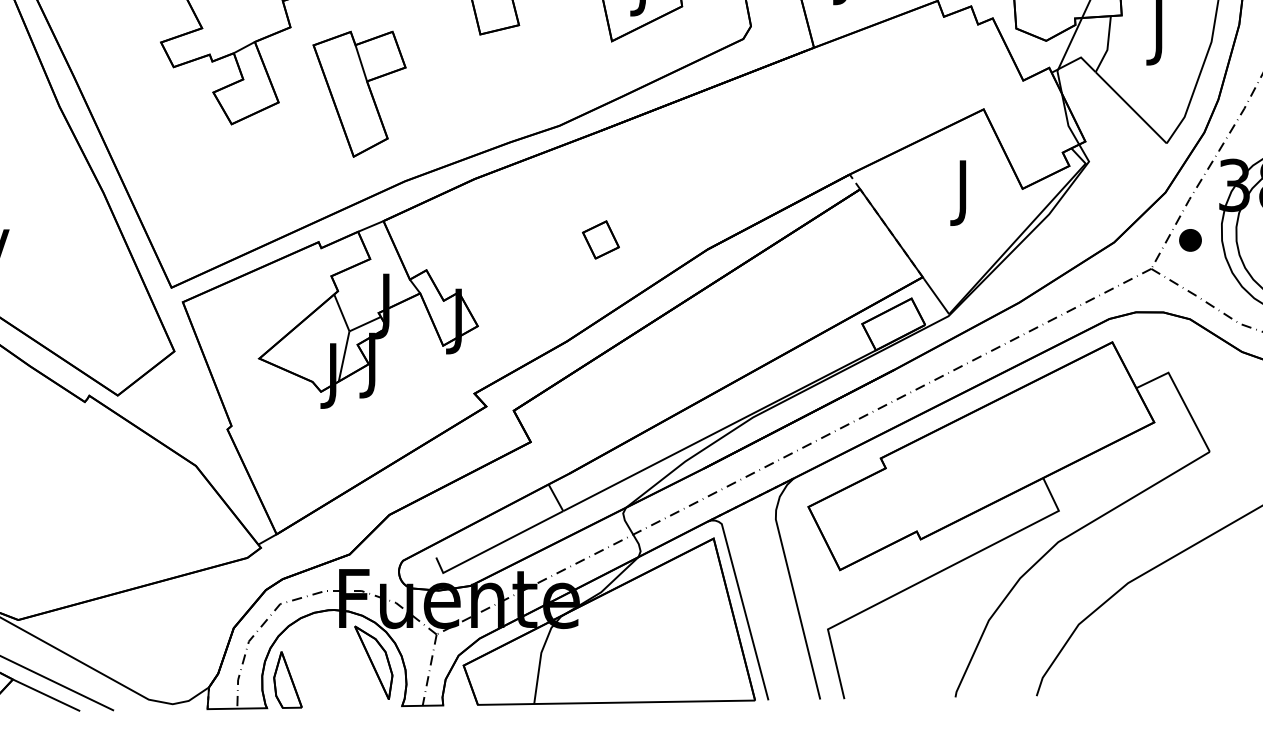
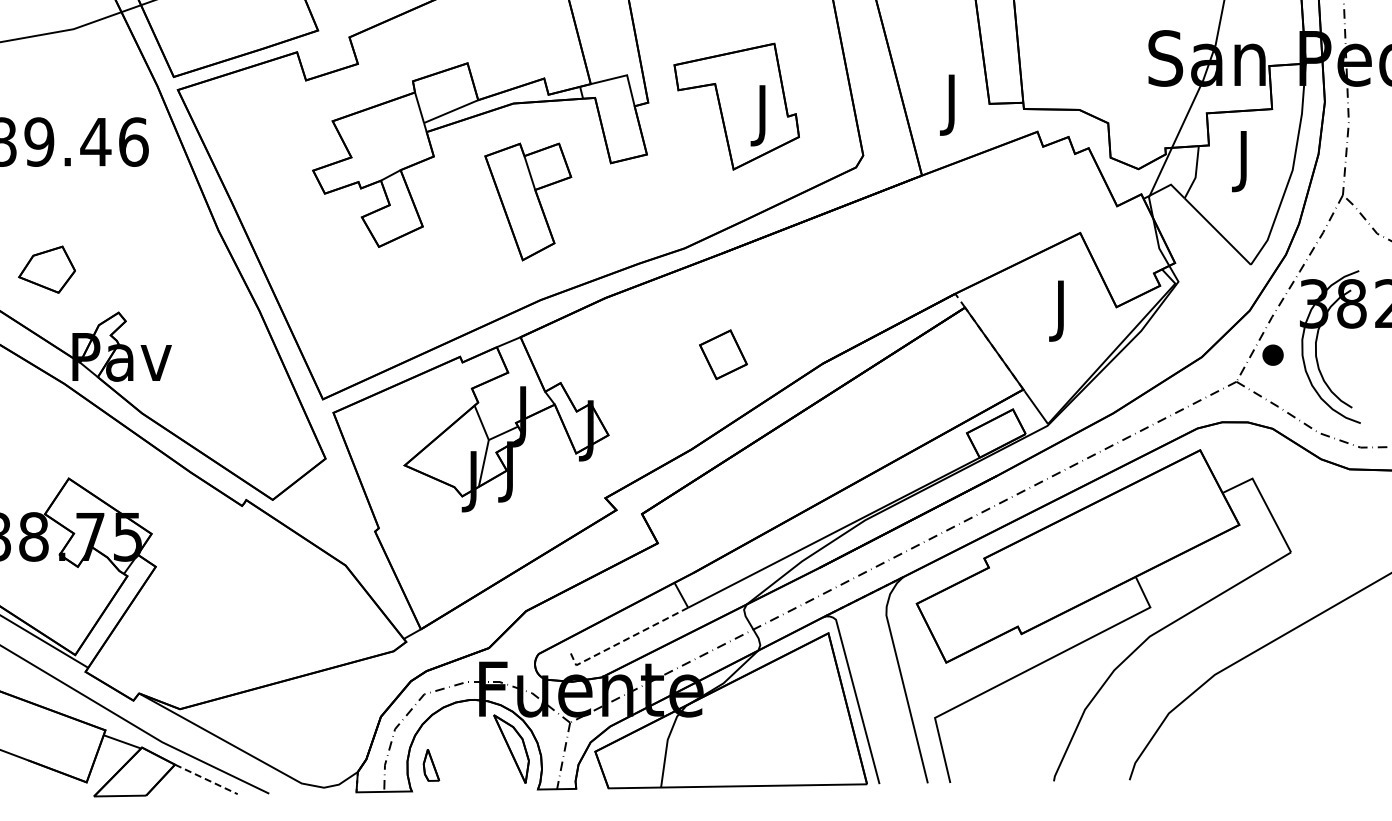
part: (359, 93) -> (528, 201), moved
part: (600, 239) -> (722, 354), size x1.4
line: (494, 546) -> (624, 640), solid -> dashed
part: (287, 680) -> (431, 765), size x0.6
line: (46, 695) -> (206, 779), solid -> dashed

